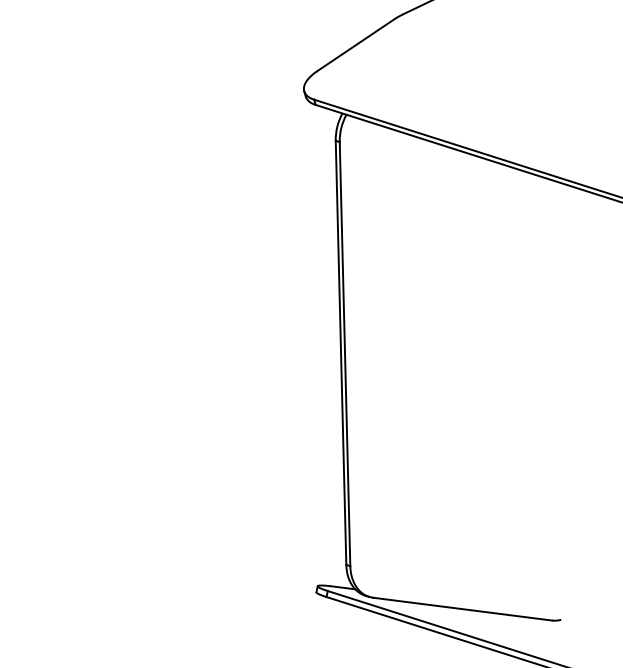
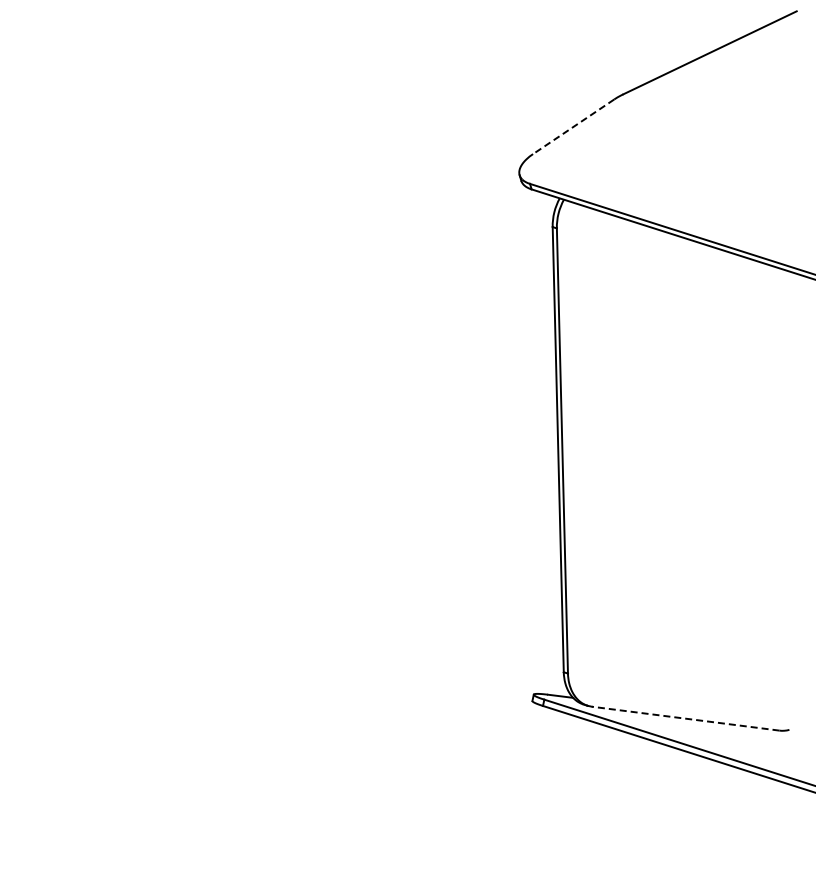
line: (355, 45) -> (573, 126), solid -> dashed
line: (462, 608) -> (685, 718), solid -> dashed

